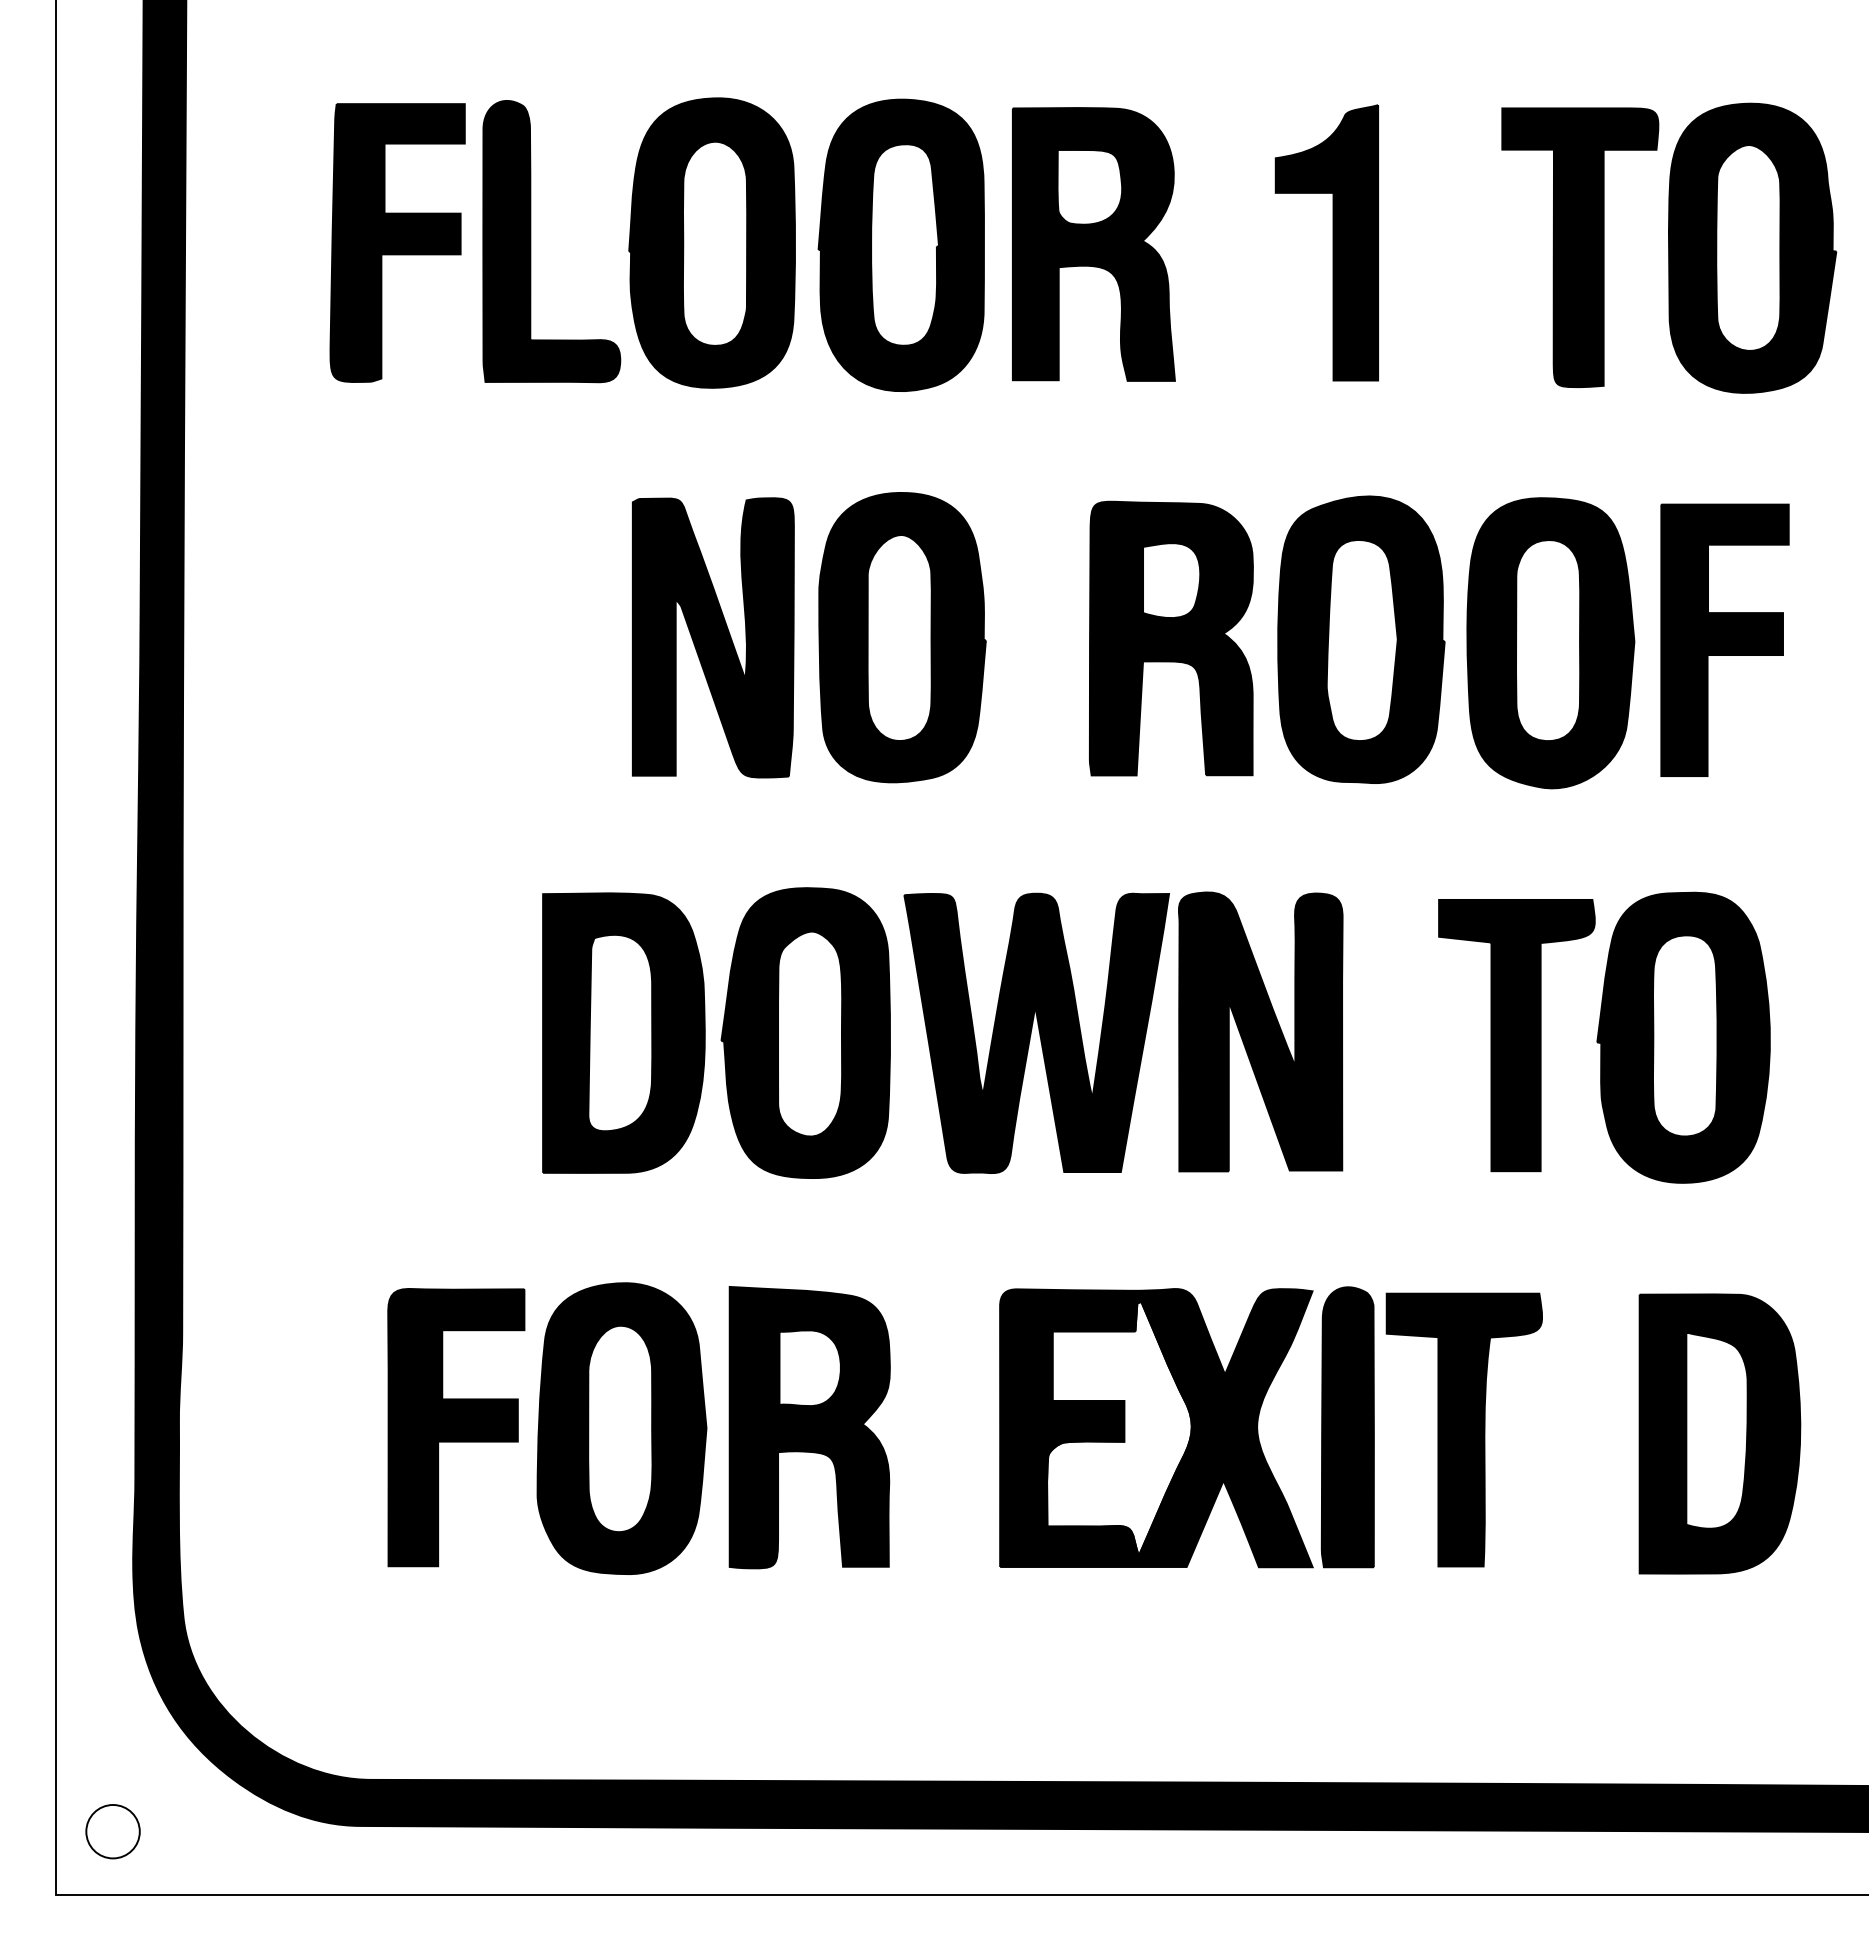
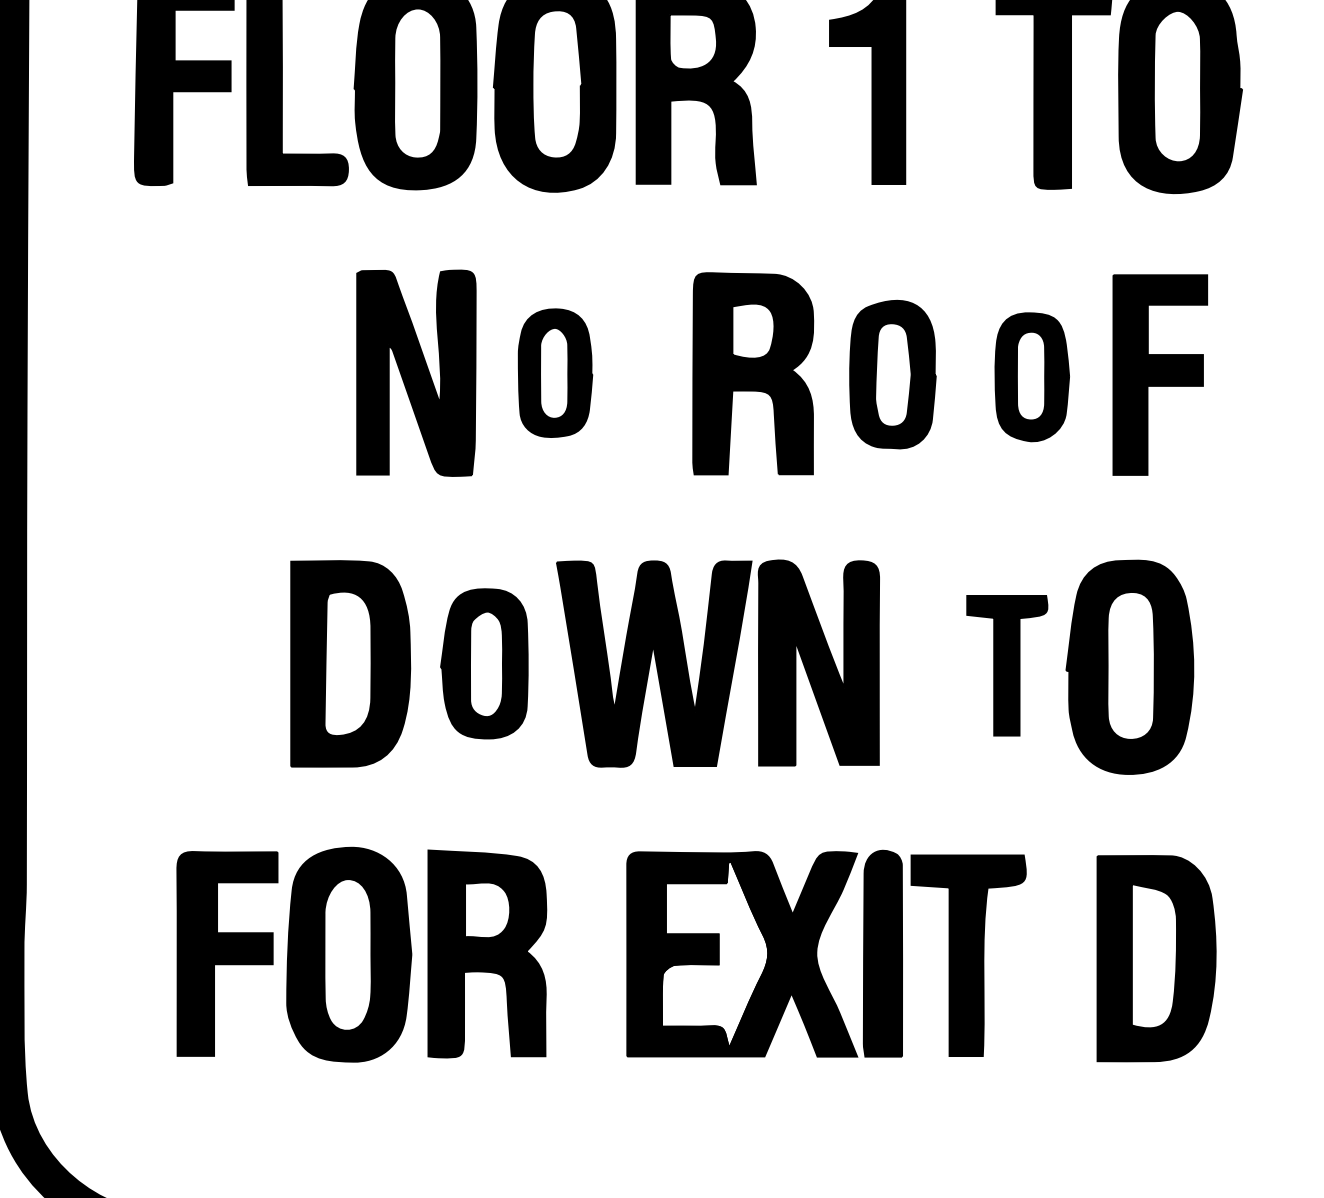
part: (902, 637) -> (555, 372), size x0.6
part: (1361, 639) -> (893, 374), size x0.7
part: (1550, 643) -> (1031, 377), size x0.6
part: (805, 1032) -> (484, 663), size x0.7
part: (1516, 1035) -> (1006, 665), size x0.7

